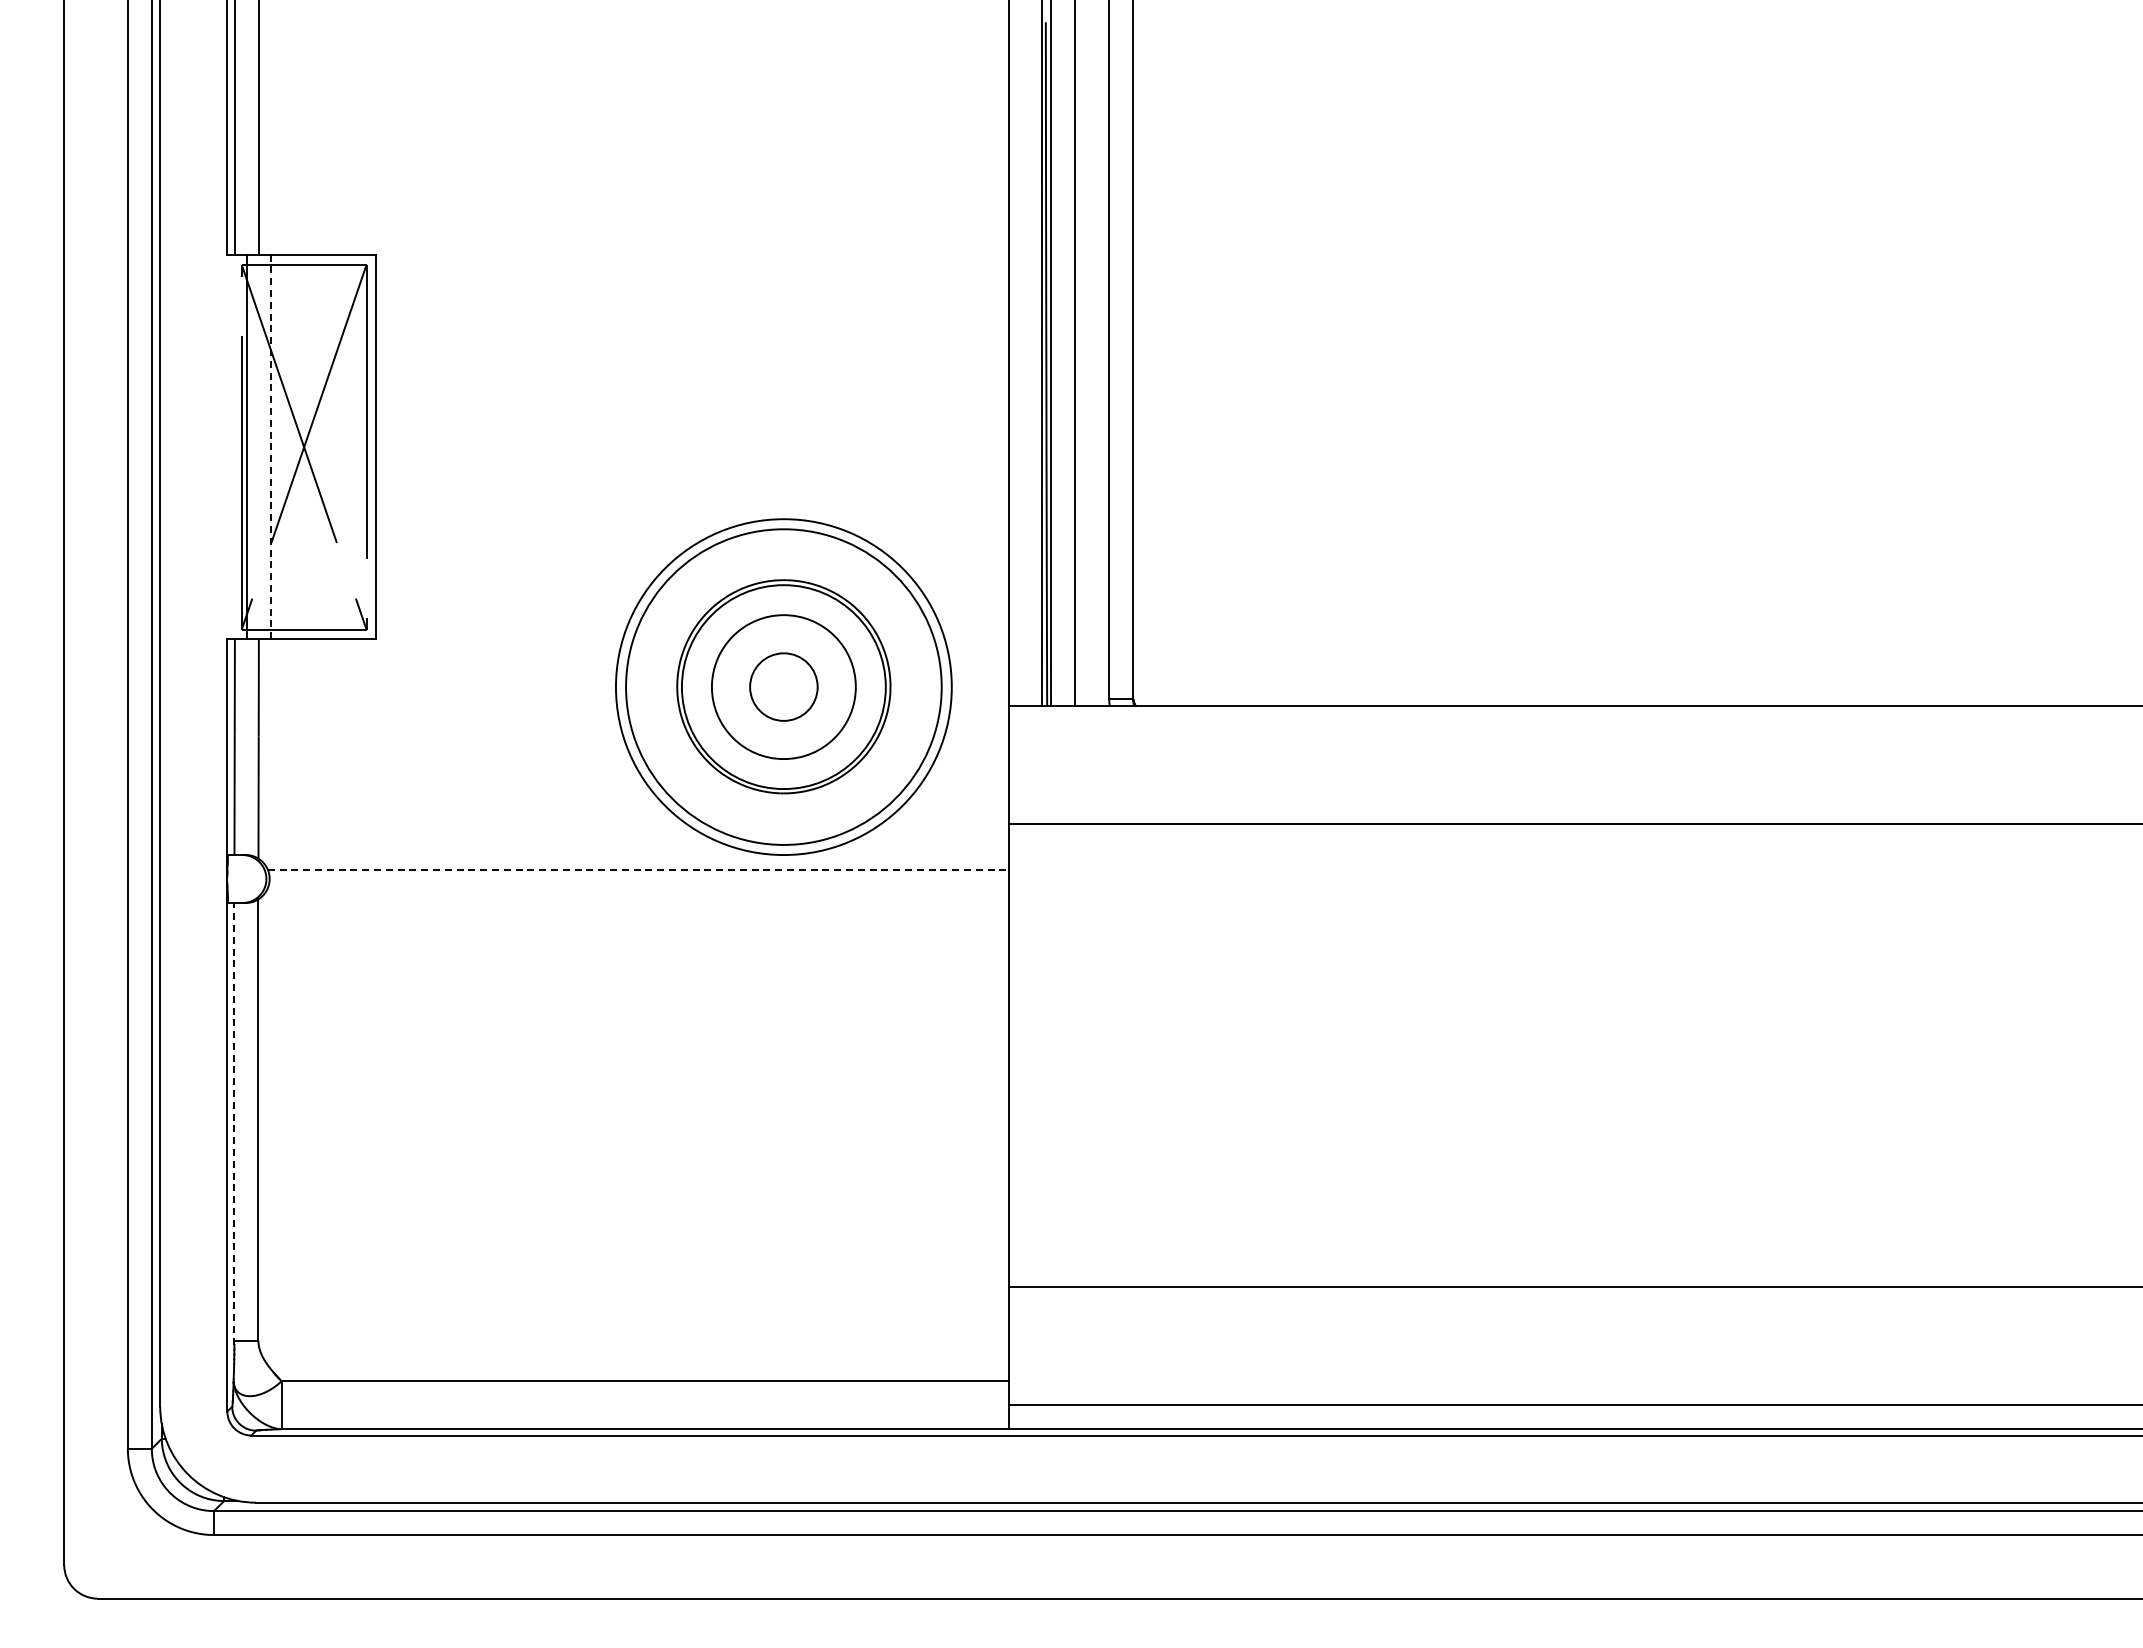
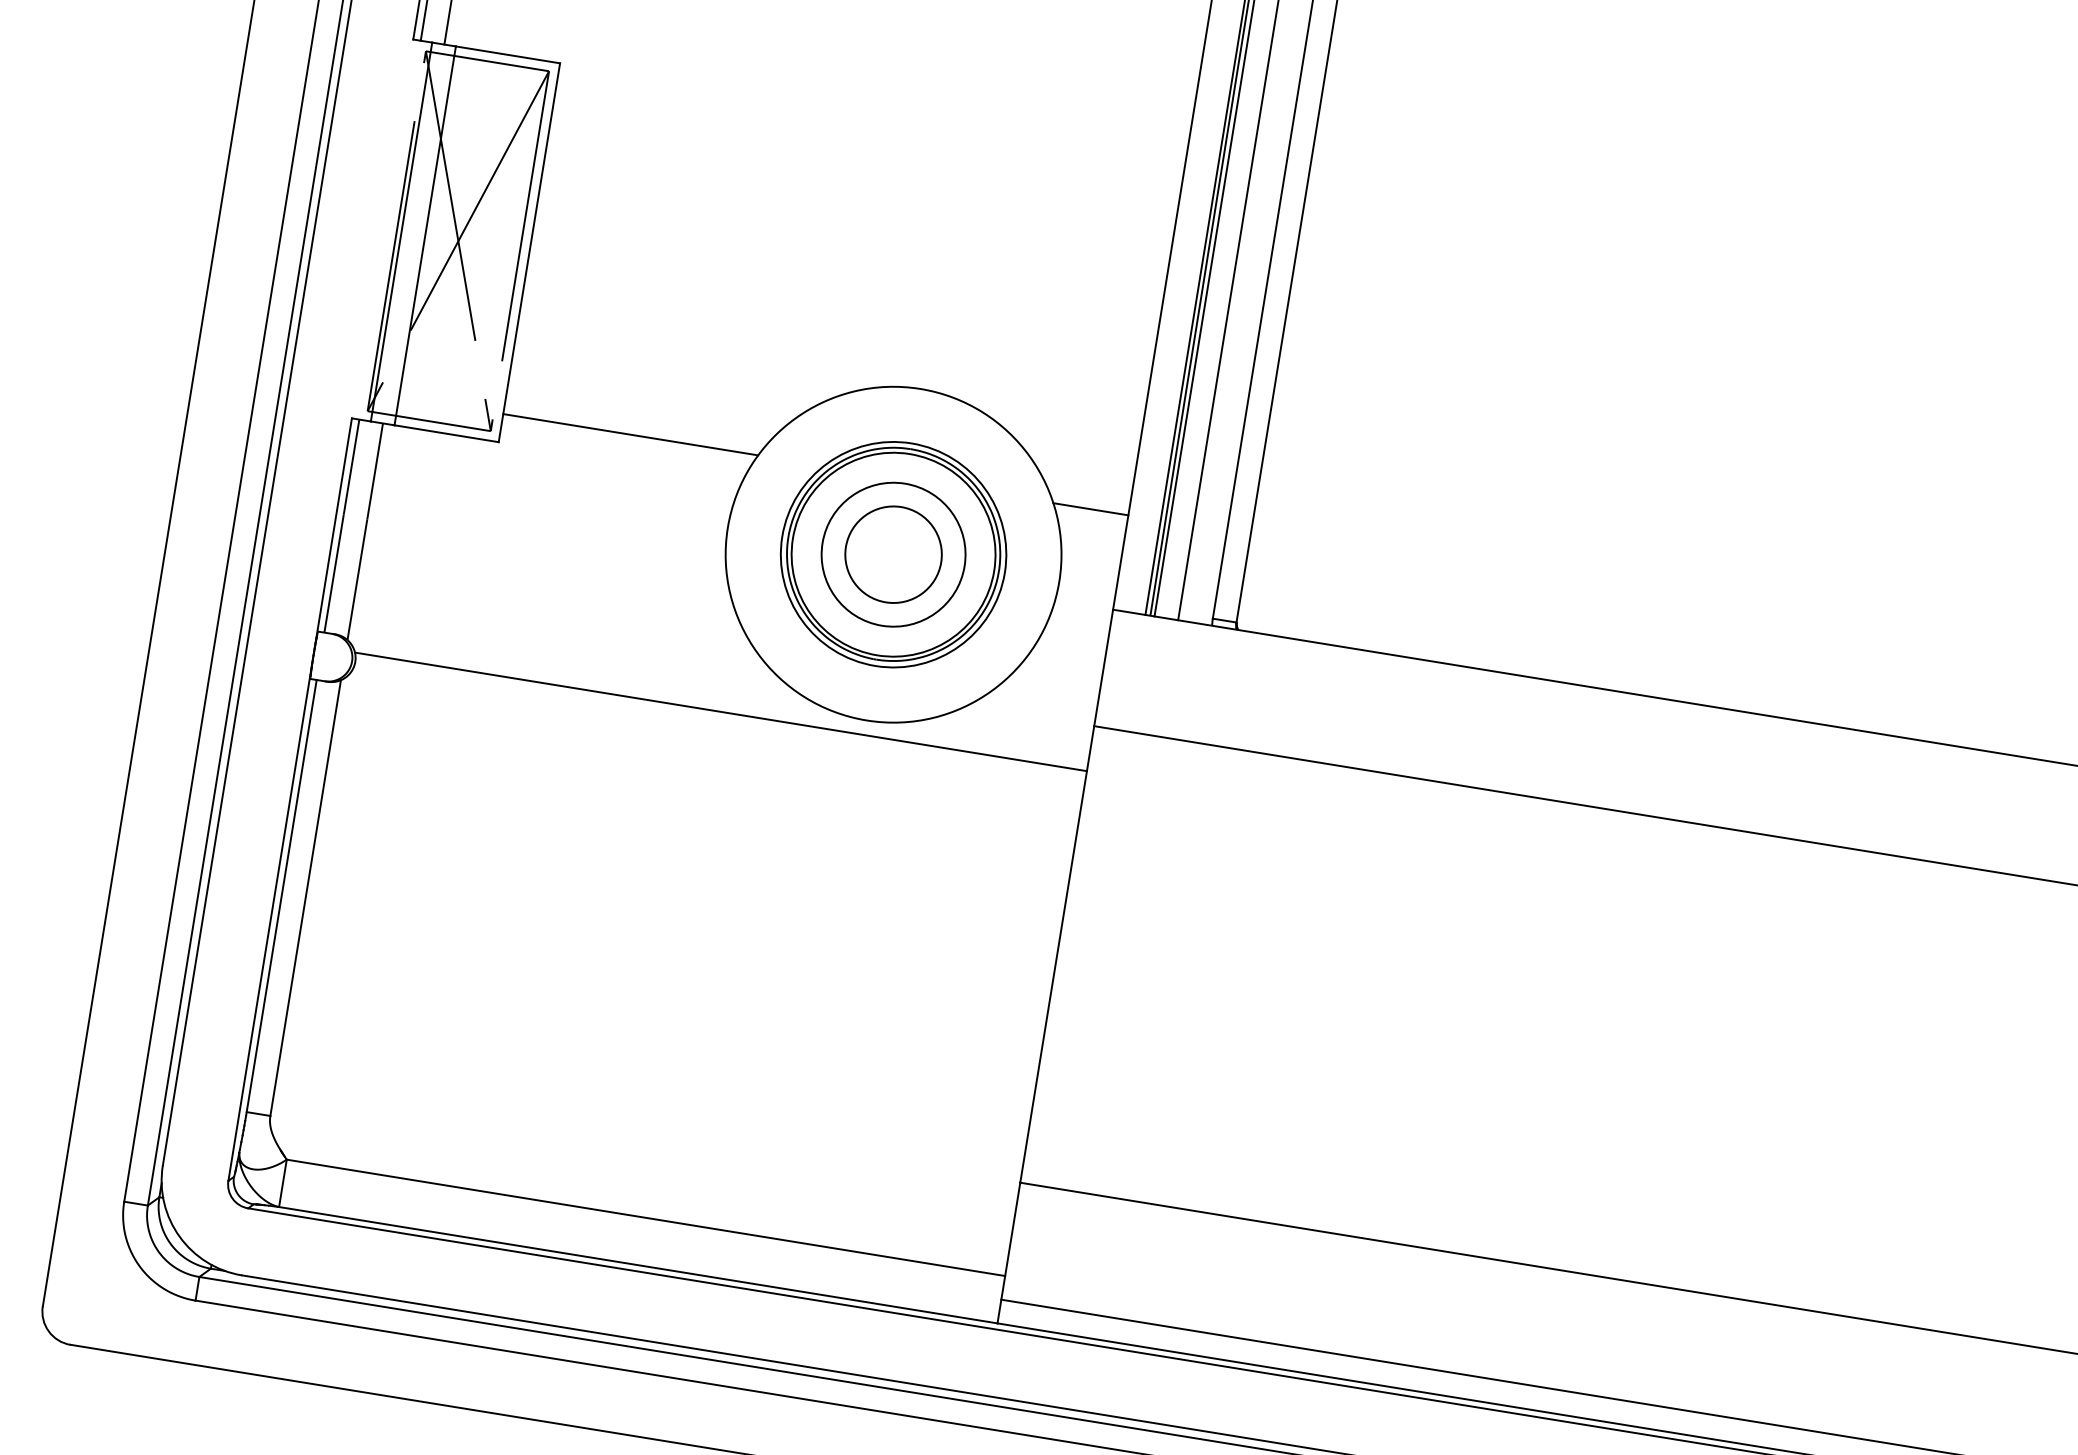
line: (270, 447) -> (425, 236), dashed -> solid
line: (505, 610) -> (631, 434), added
line: (971, 610) -> (1091, 509), added
circle: (783, 686) -> (893, 554), size x0.71
circle: (783, 686) -> (893, 554), size x1.43
line: (638, 869) -> (720, 711), dashed -> solid
line: (234, 1123) -> (281, 897), dashed -> solid

